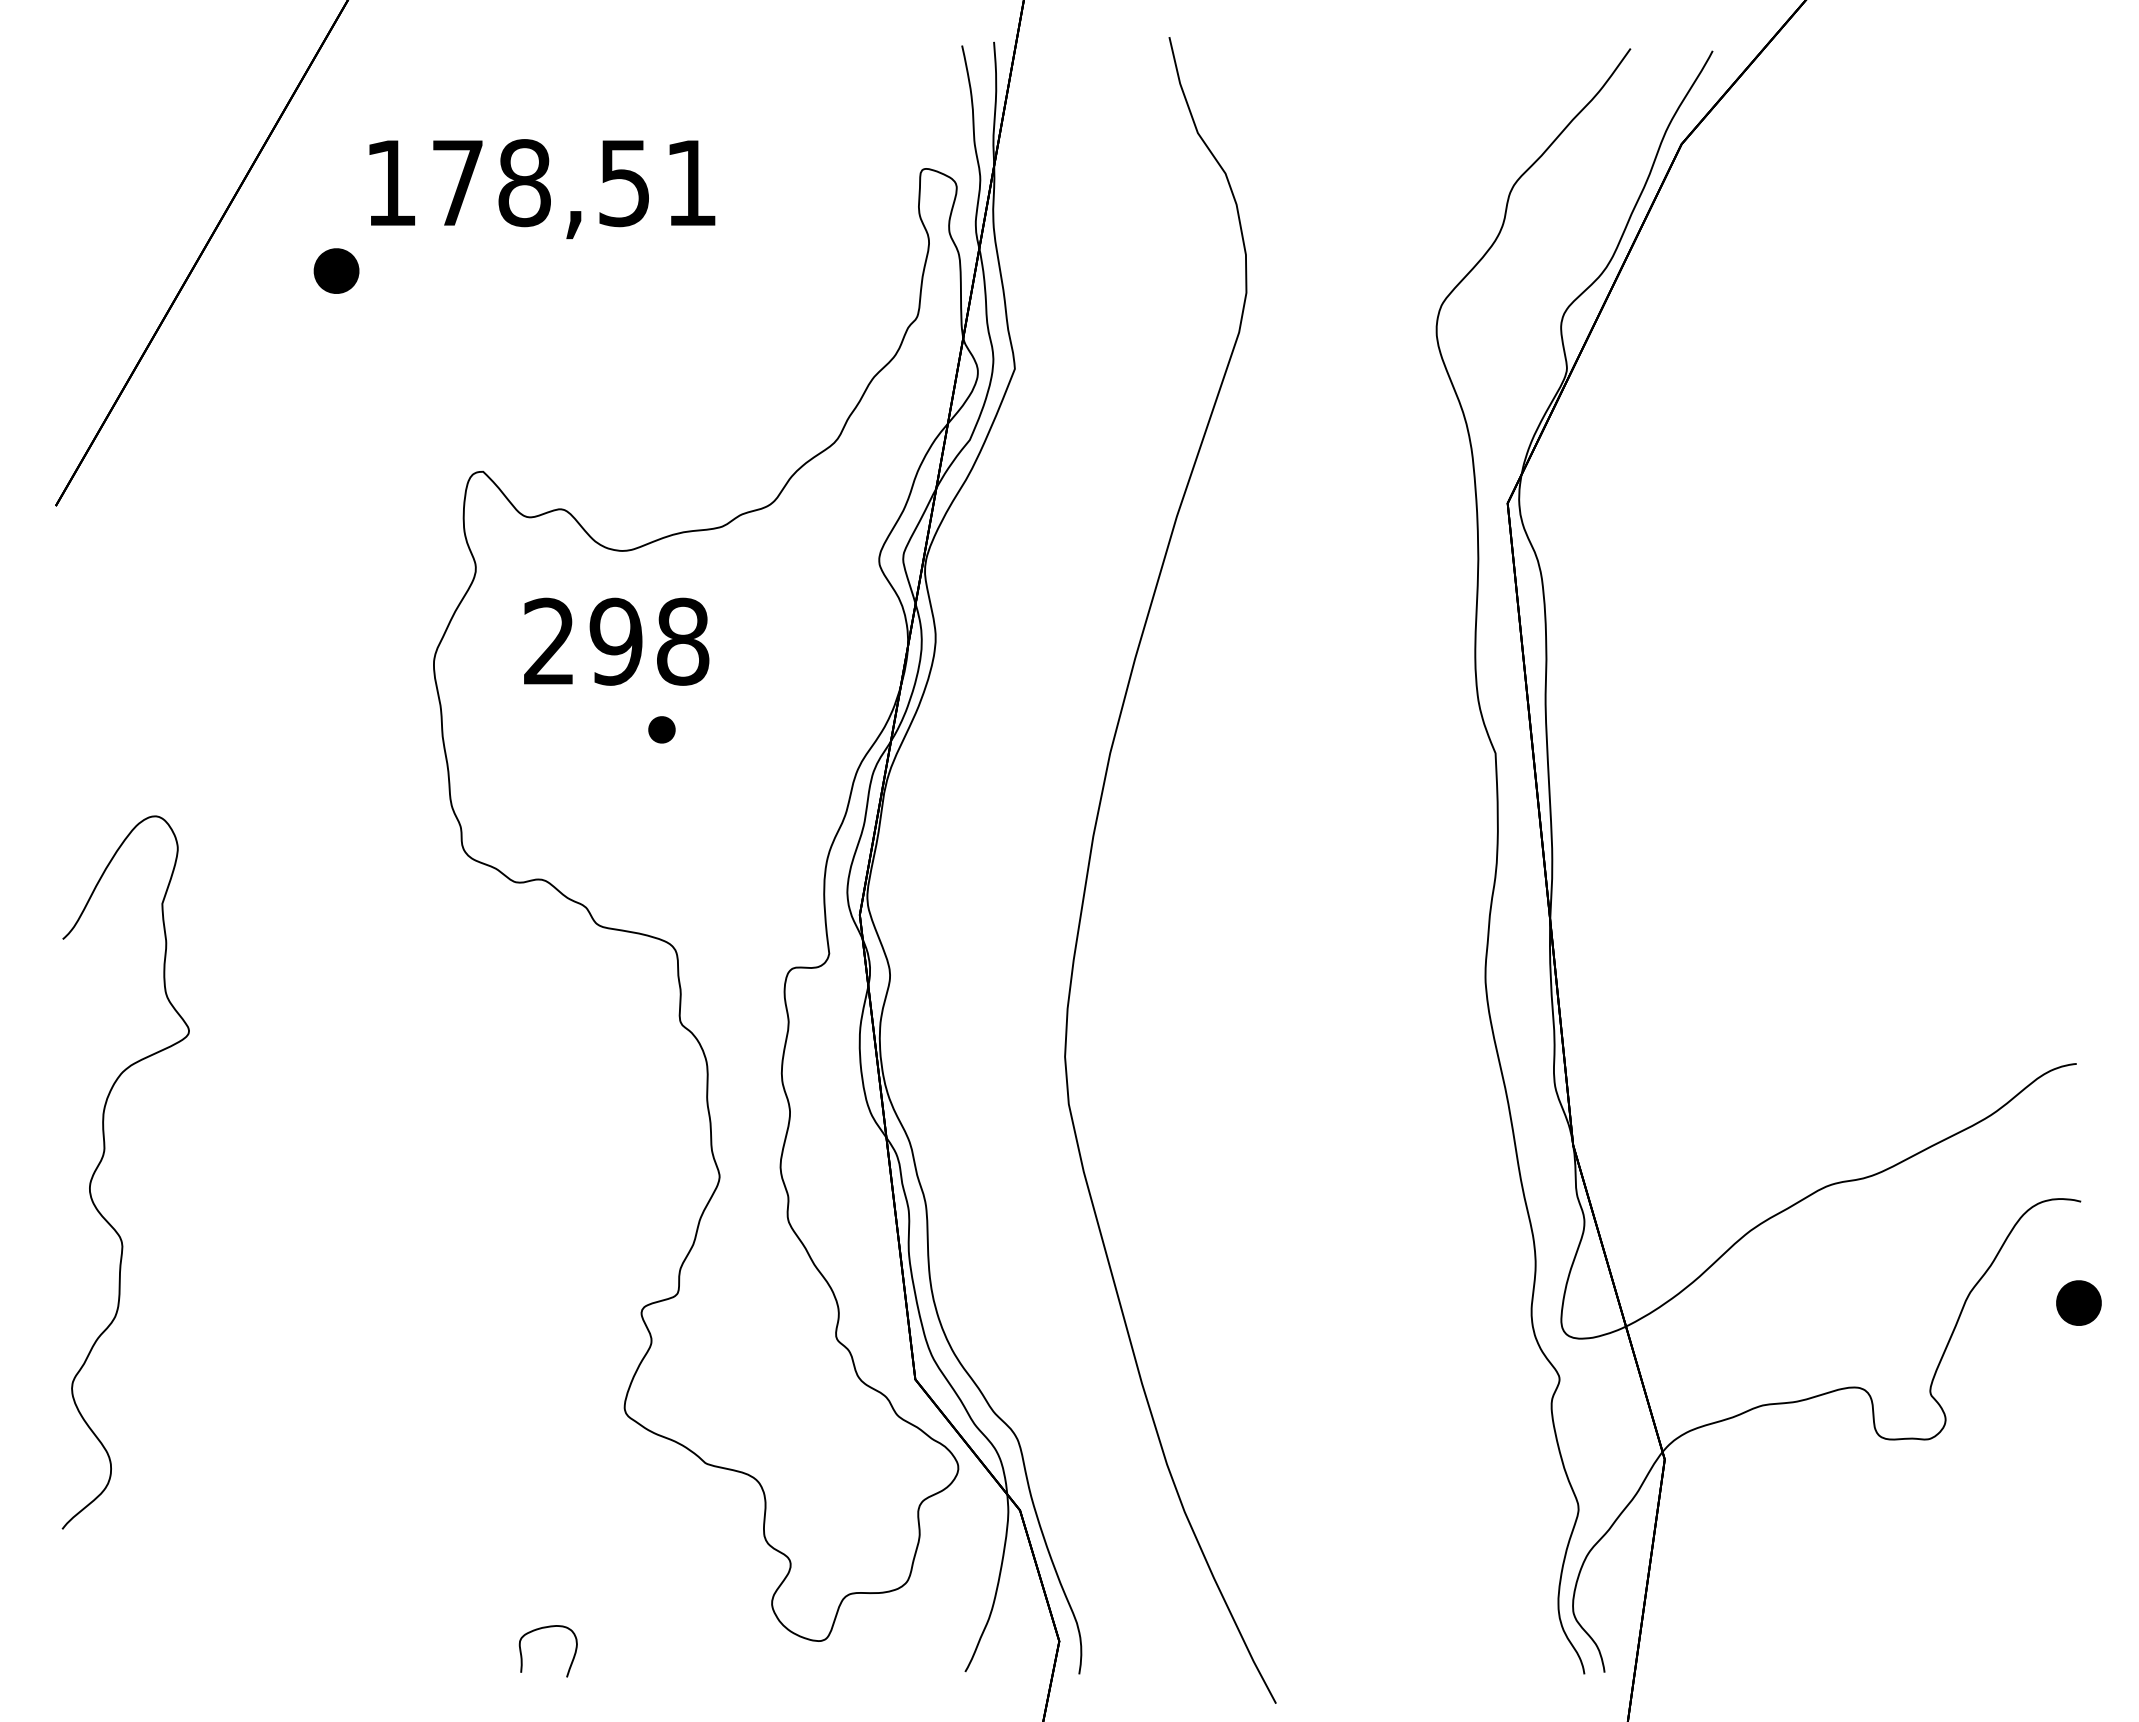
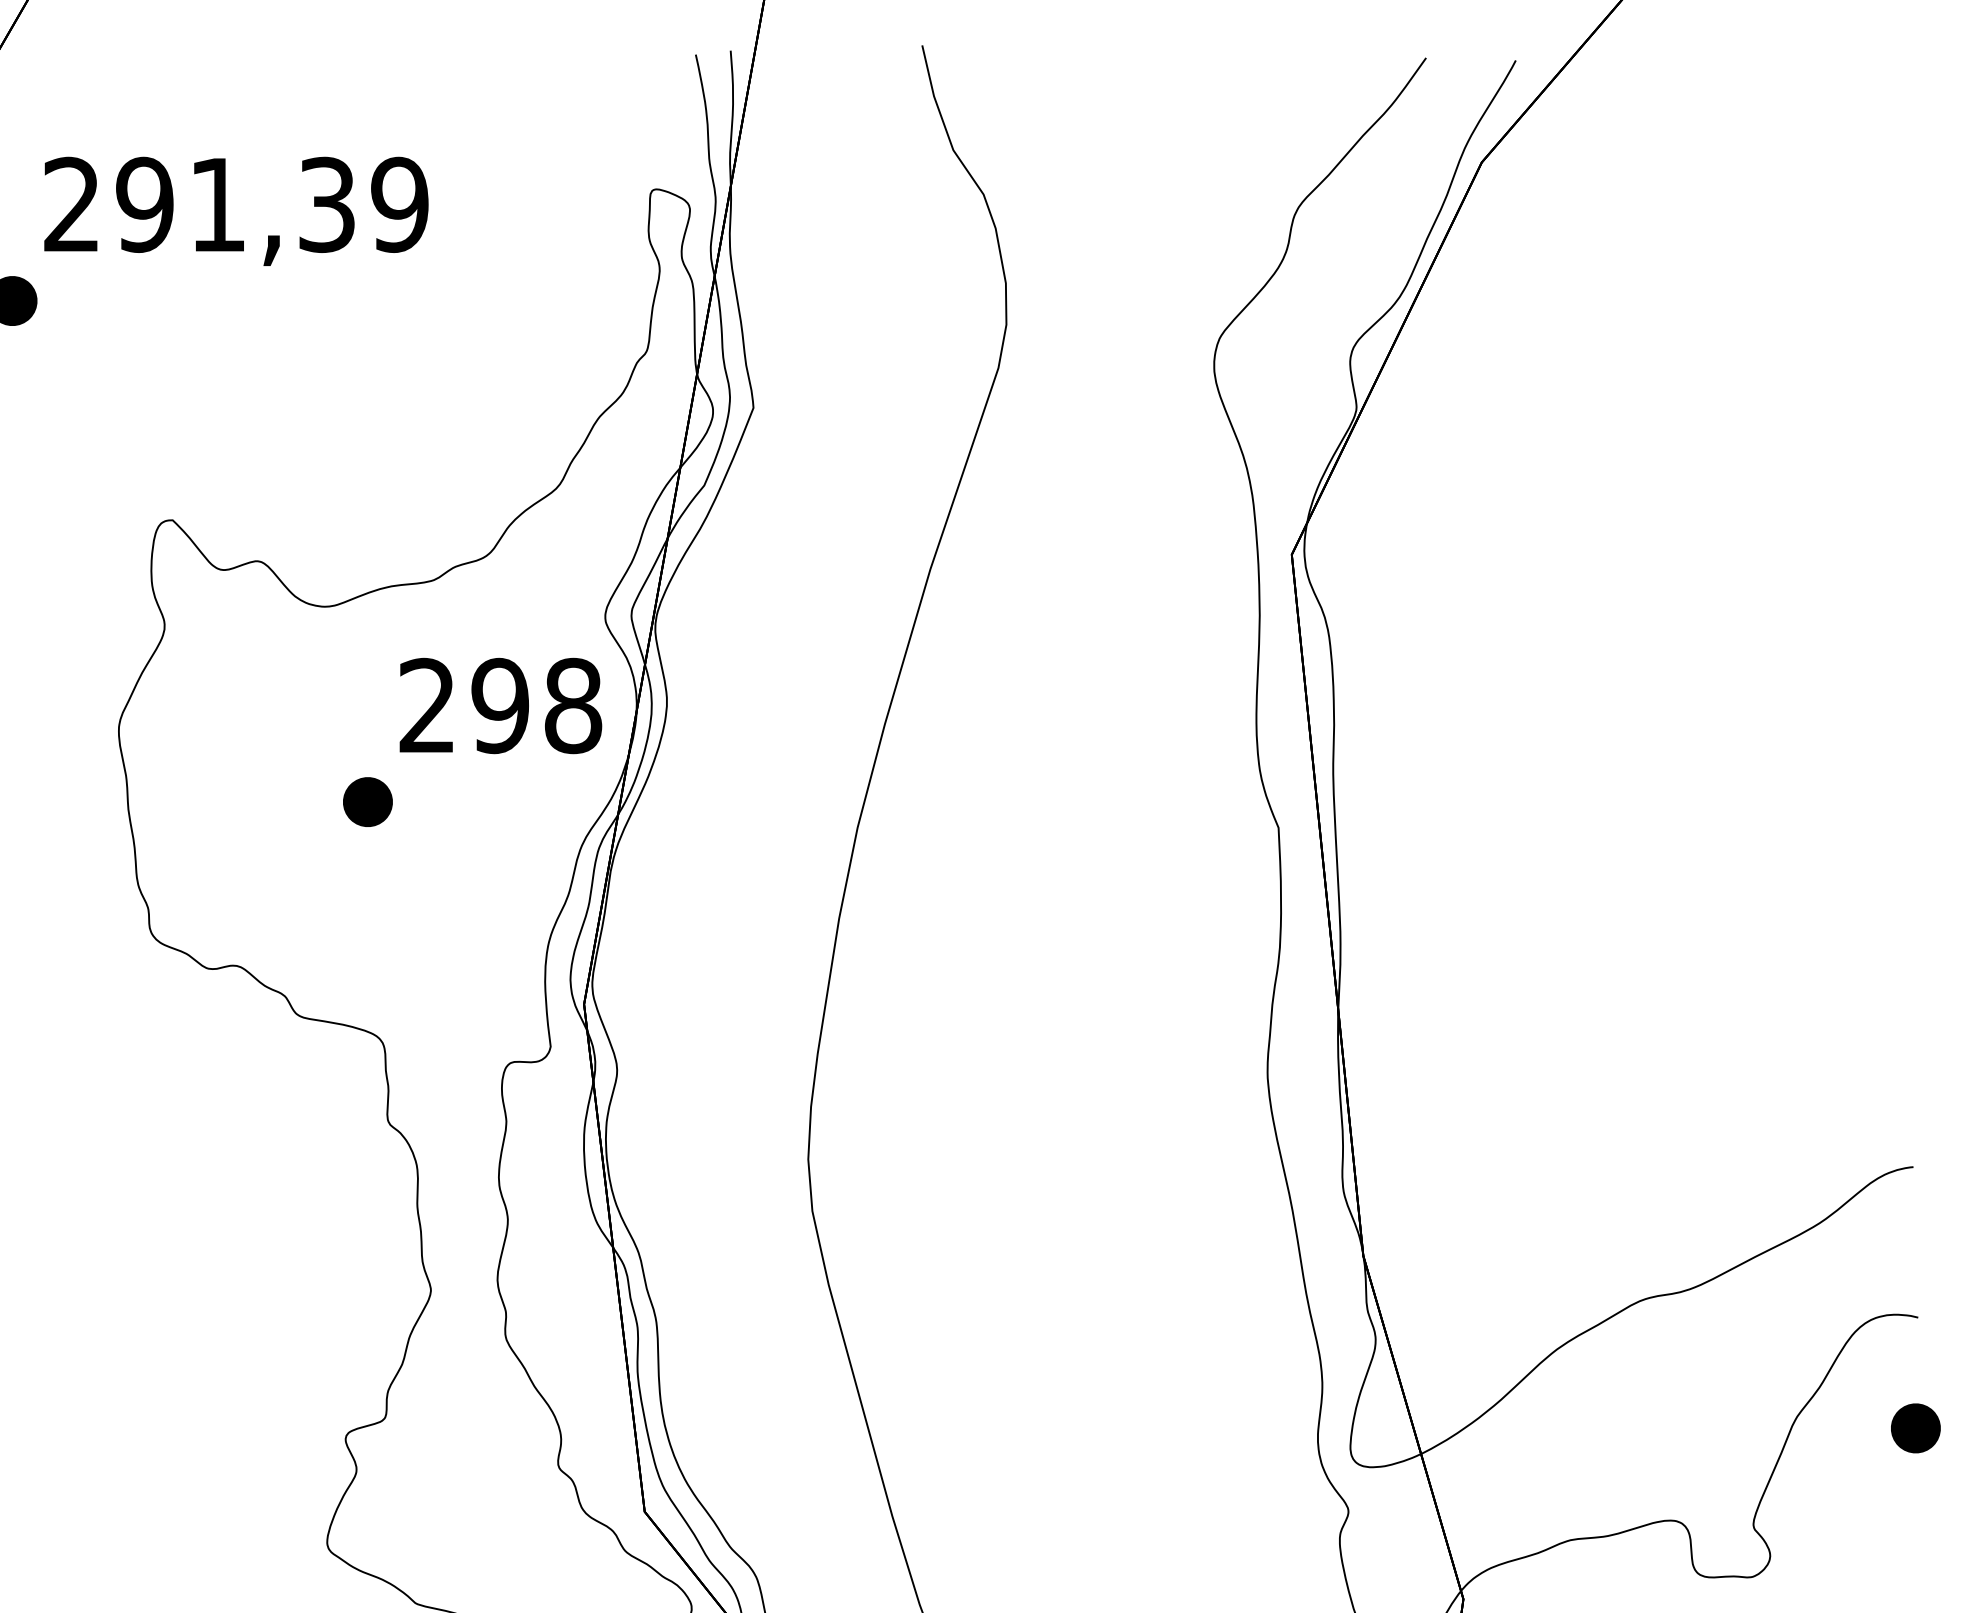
text: (541, 183) -> (236, 205), 178,51 -> 291,39
text: (616, 641) -> (500, 705), moved
part: (661, 729) -> (367, 801), size x1.67

